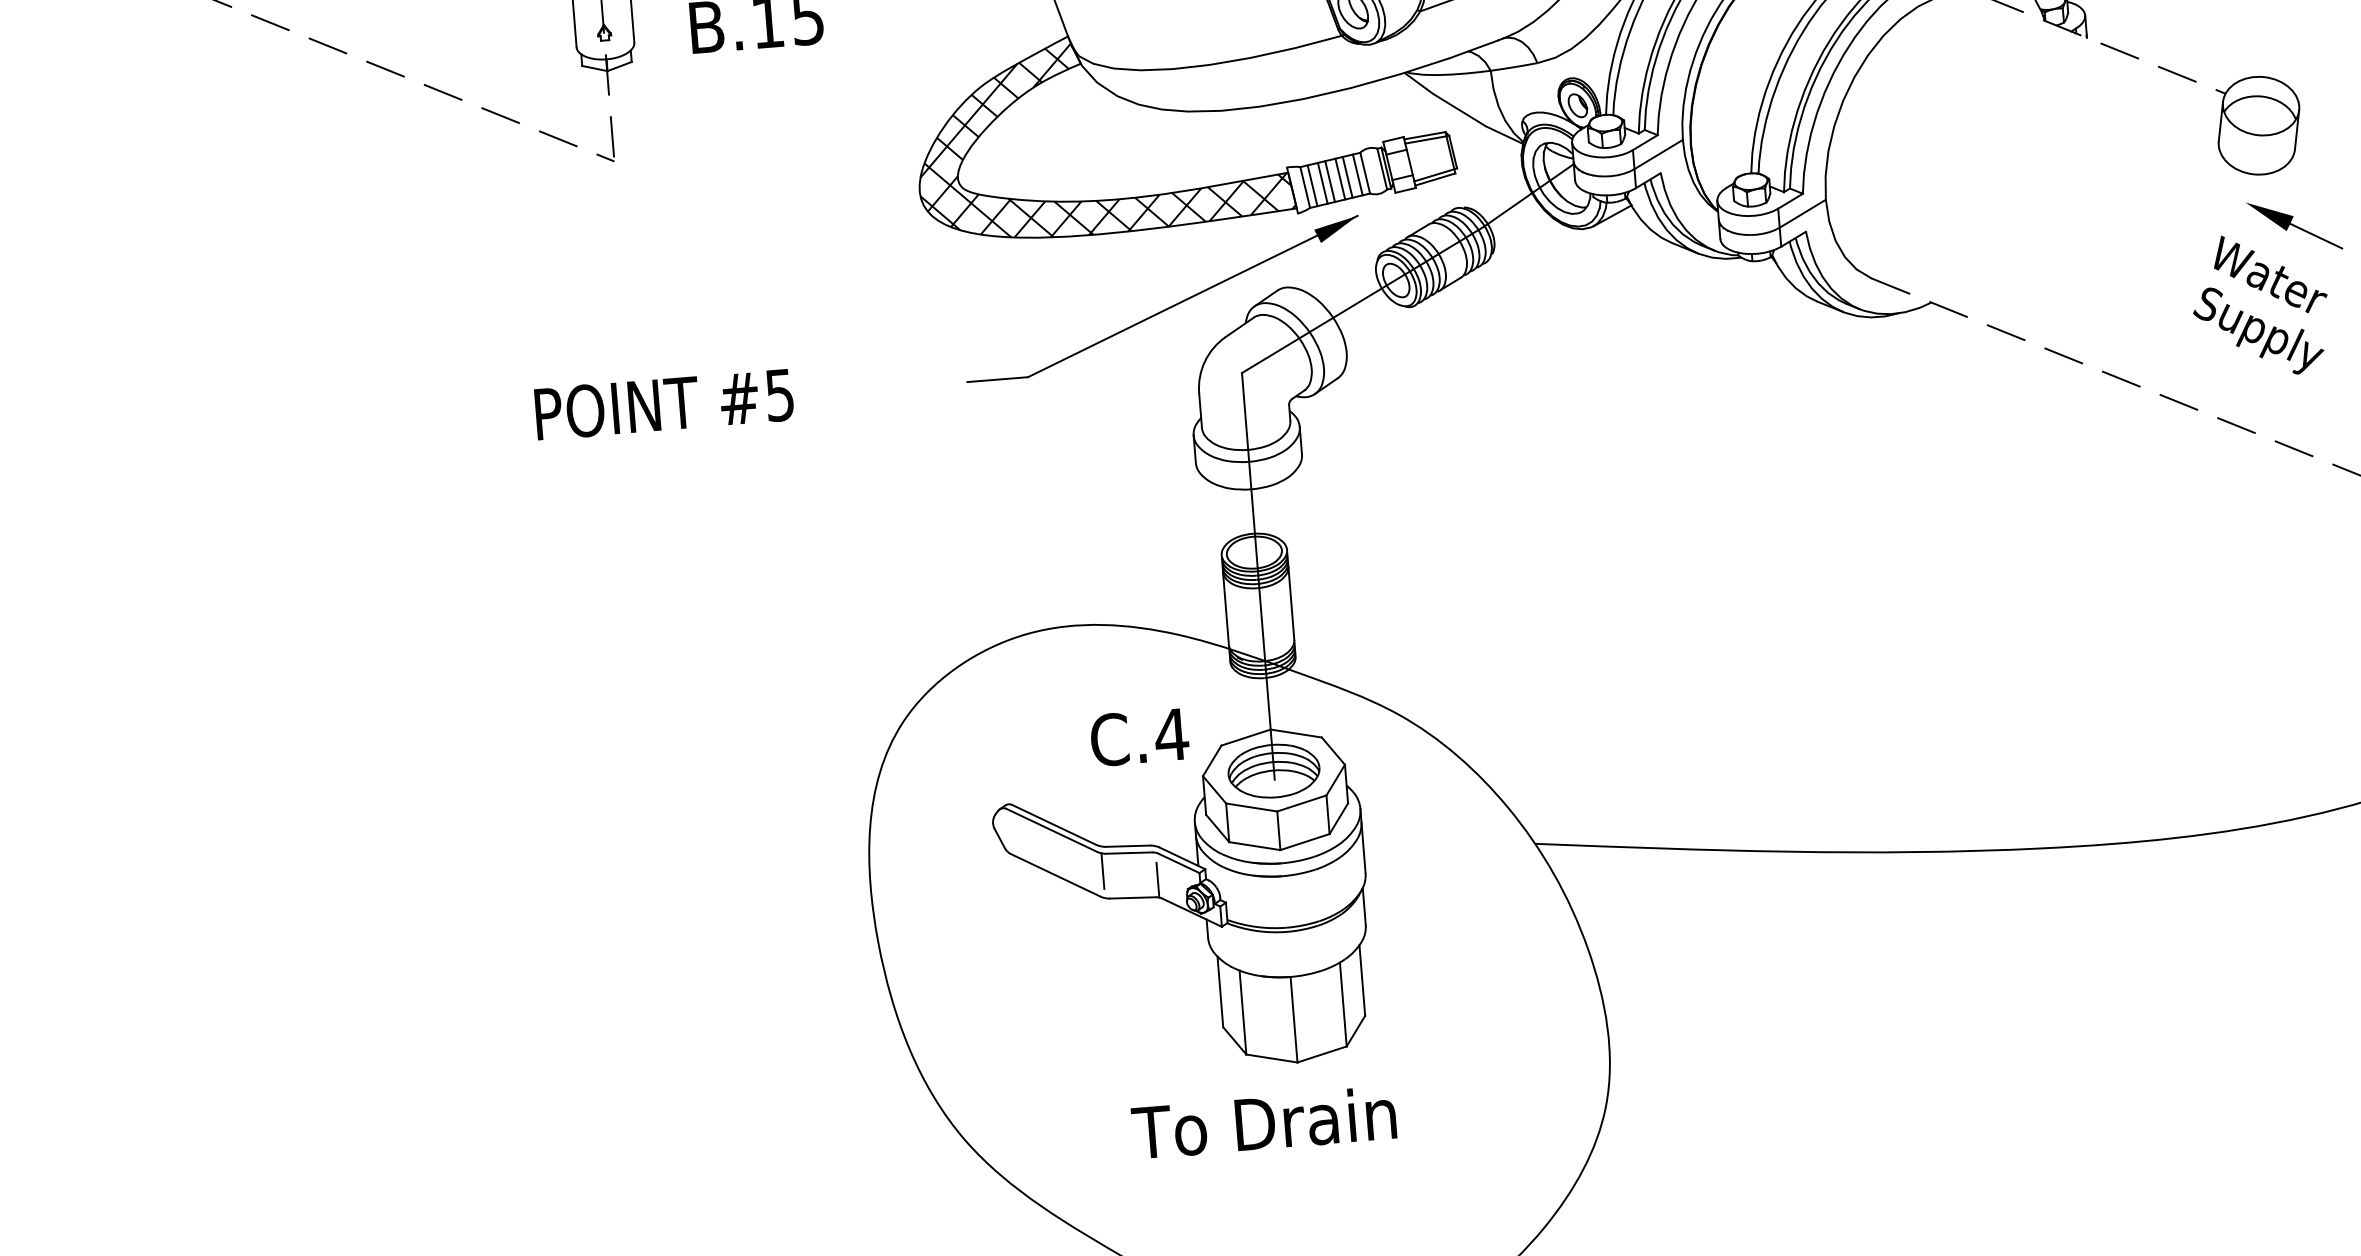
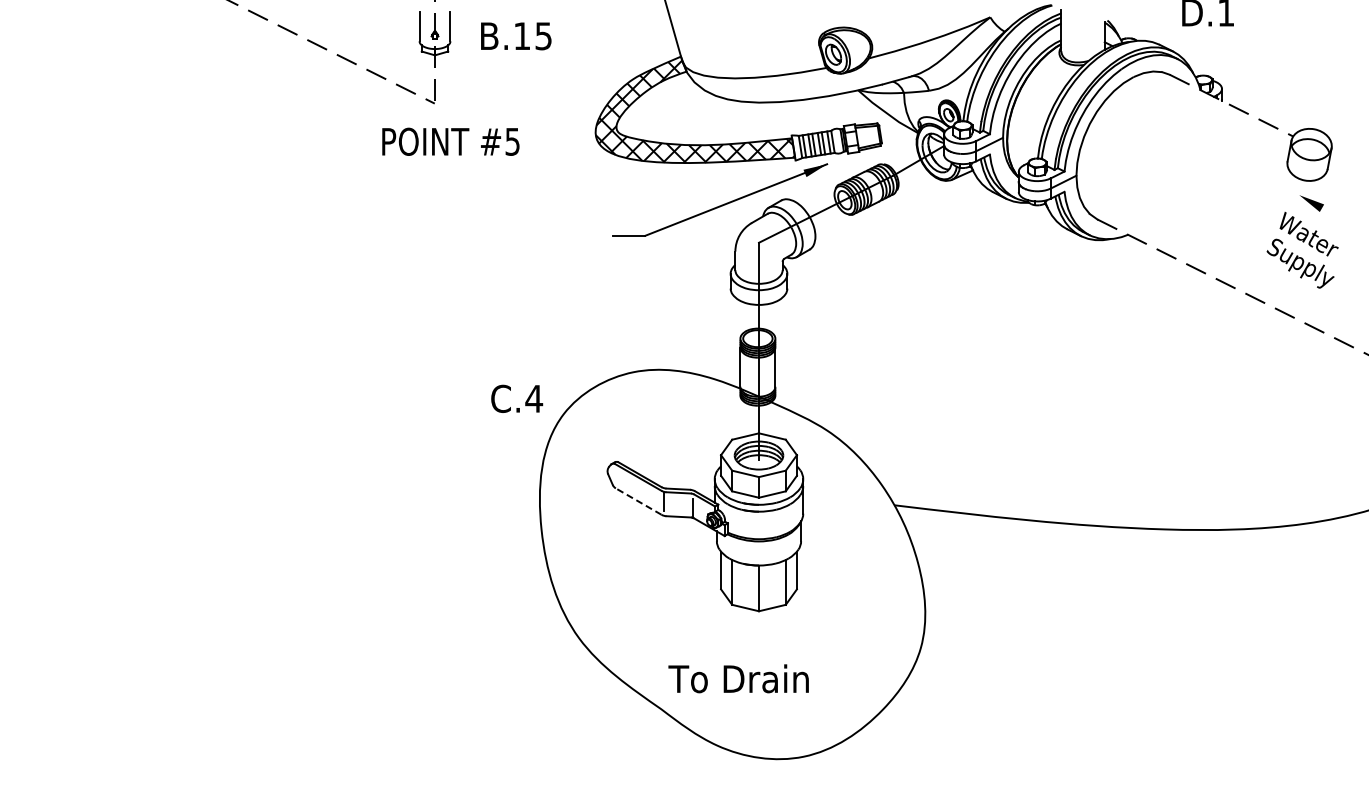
line: (2316, 235) -> (1335, 215), removed
text: (663, 403) -> (450, 141), moved
text: (1140, 736) -> (517, 398), moved
line: (1055, 875) -> (638, 501), solid -> dashed
text: (1263, 1122) -> (738, 678), moved

